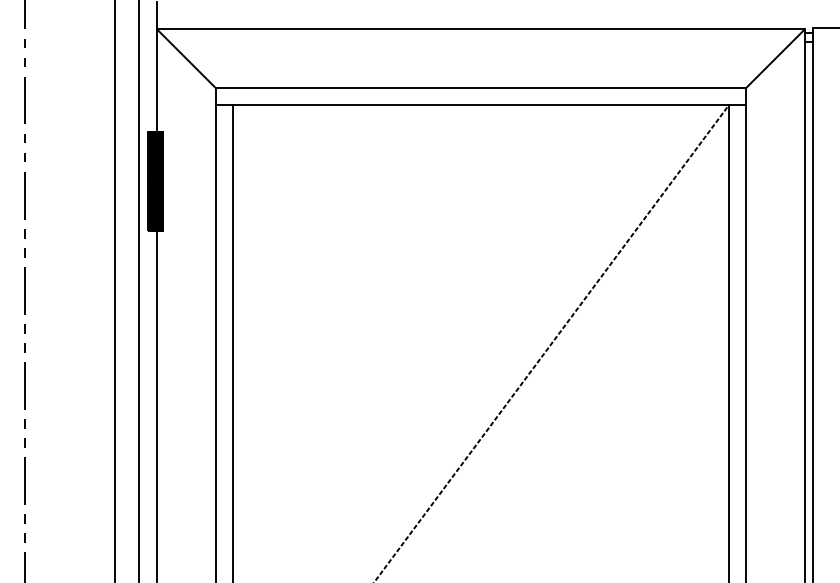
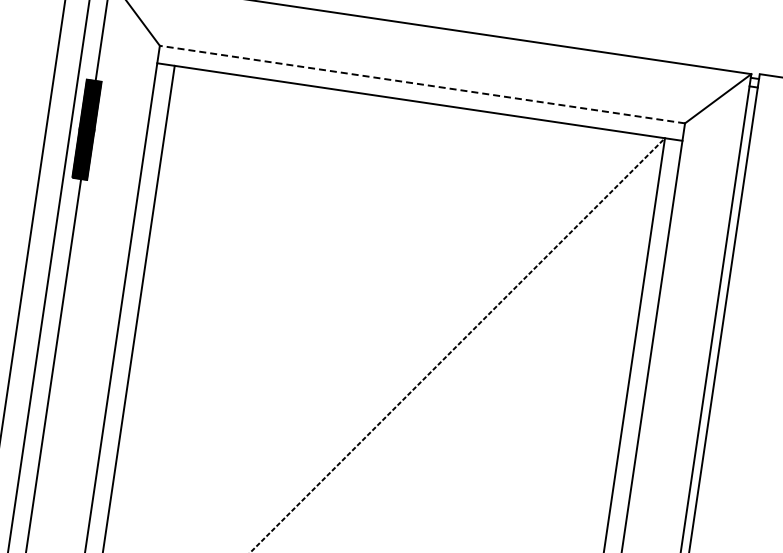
line: (480, 87) -> (422, 84), solid -> dashed

